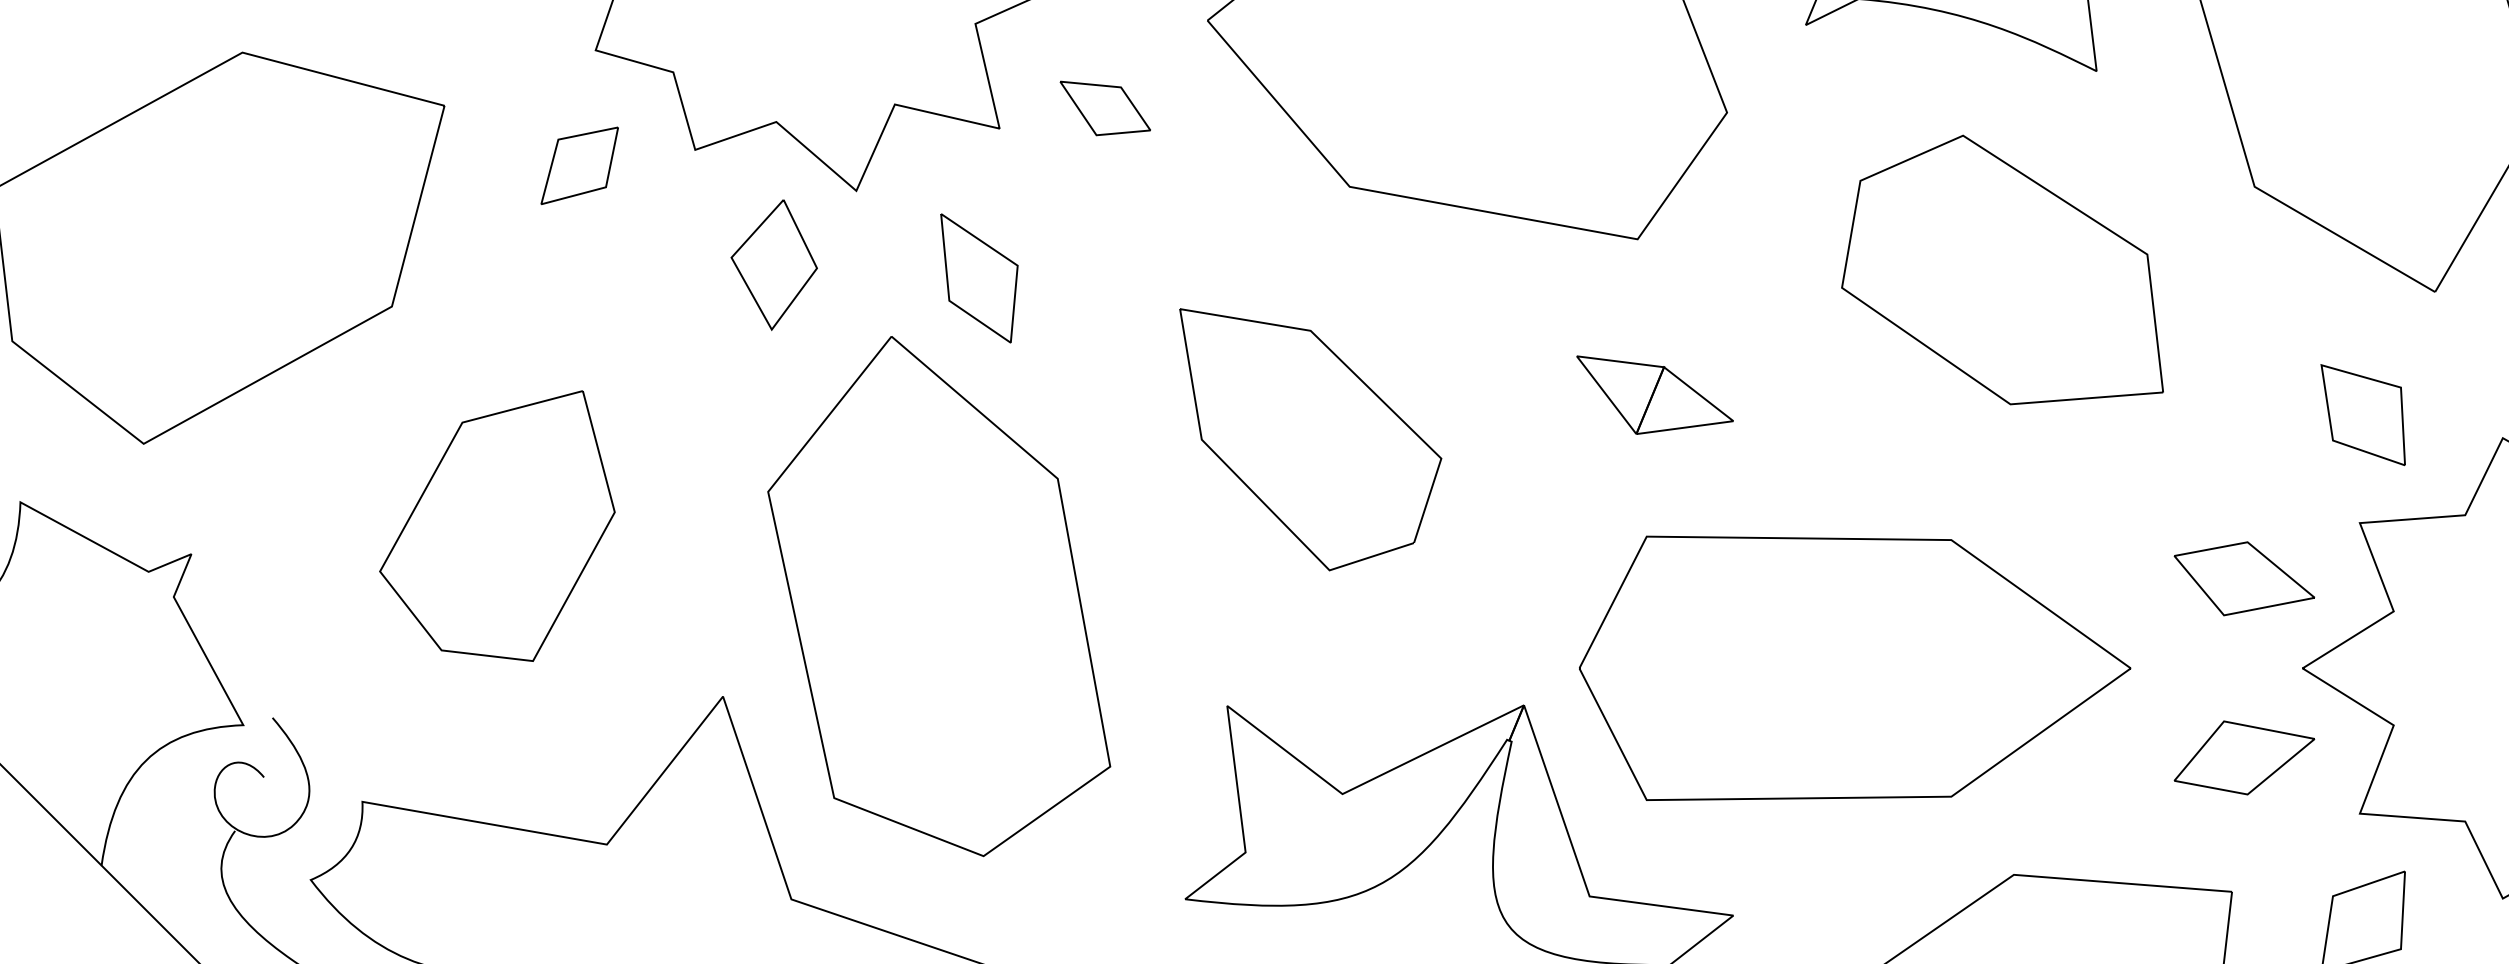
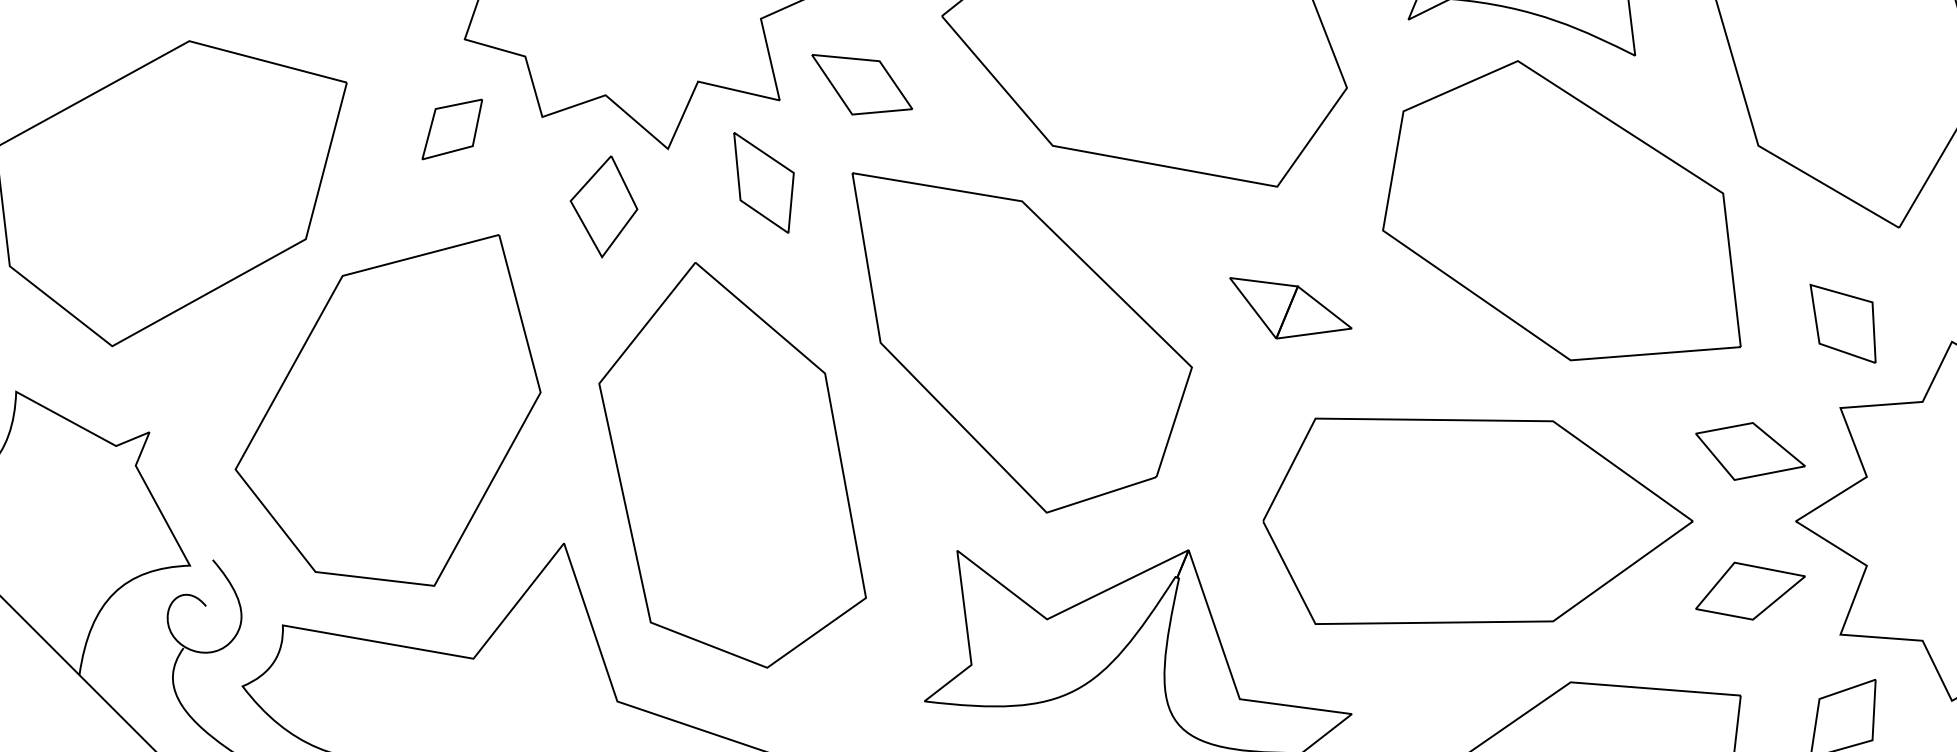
part: (1105, 108) -> (862, 84), size x1.43
part: (2002, 269) -> (1561, 210), size x1.43
part: (979, 278) -> (764, 182), moved
part: (1310, 439) -> (1022, 342), size x1.67
part: (497, 525) -> (388, 409), size x1.67
part: (1855, 667) -> (1478, 520), moved

